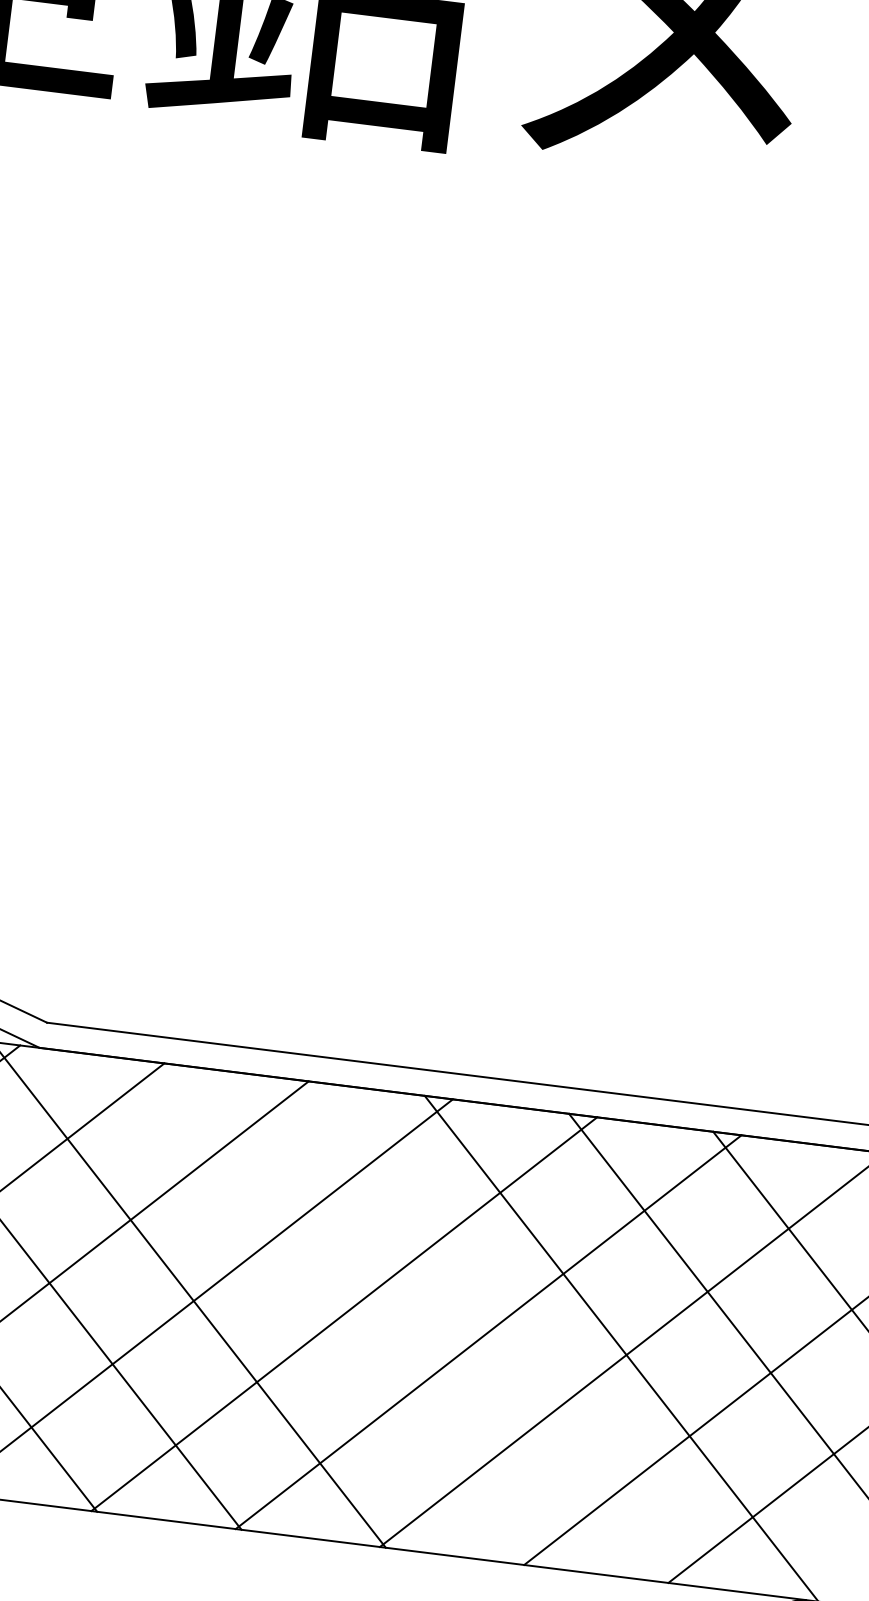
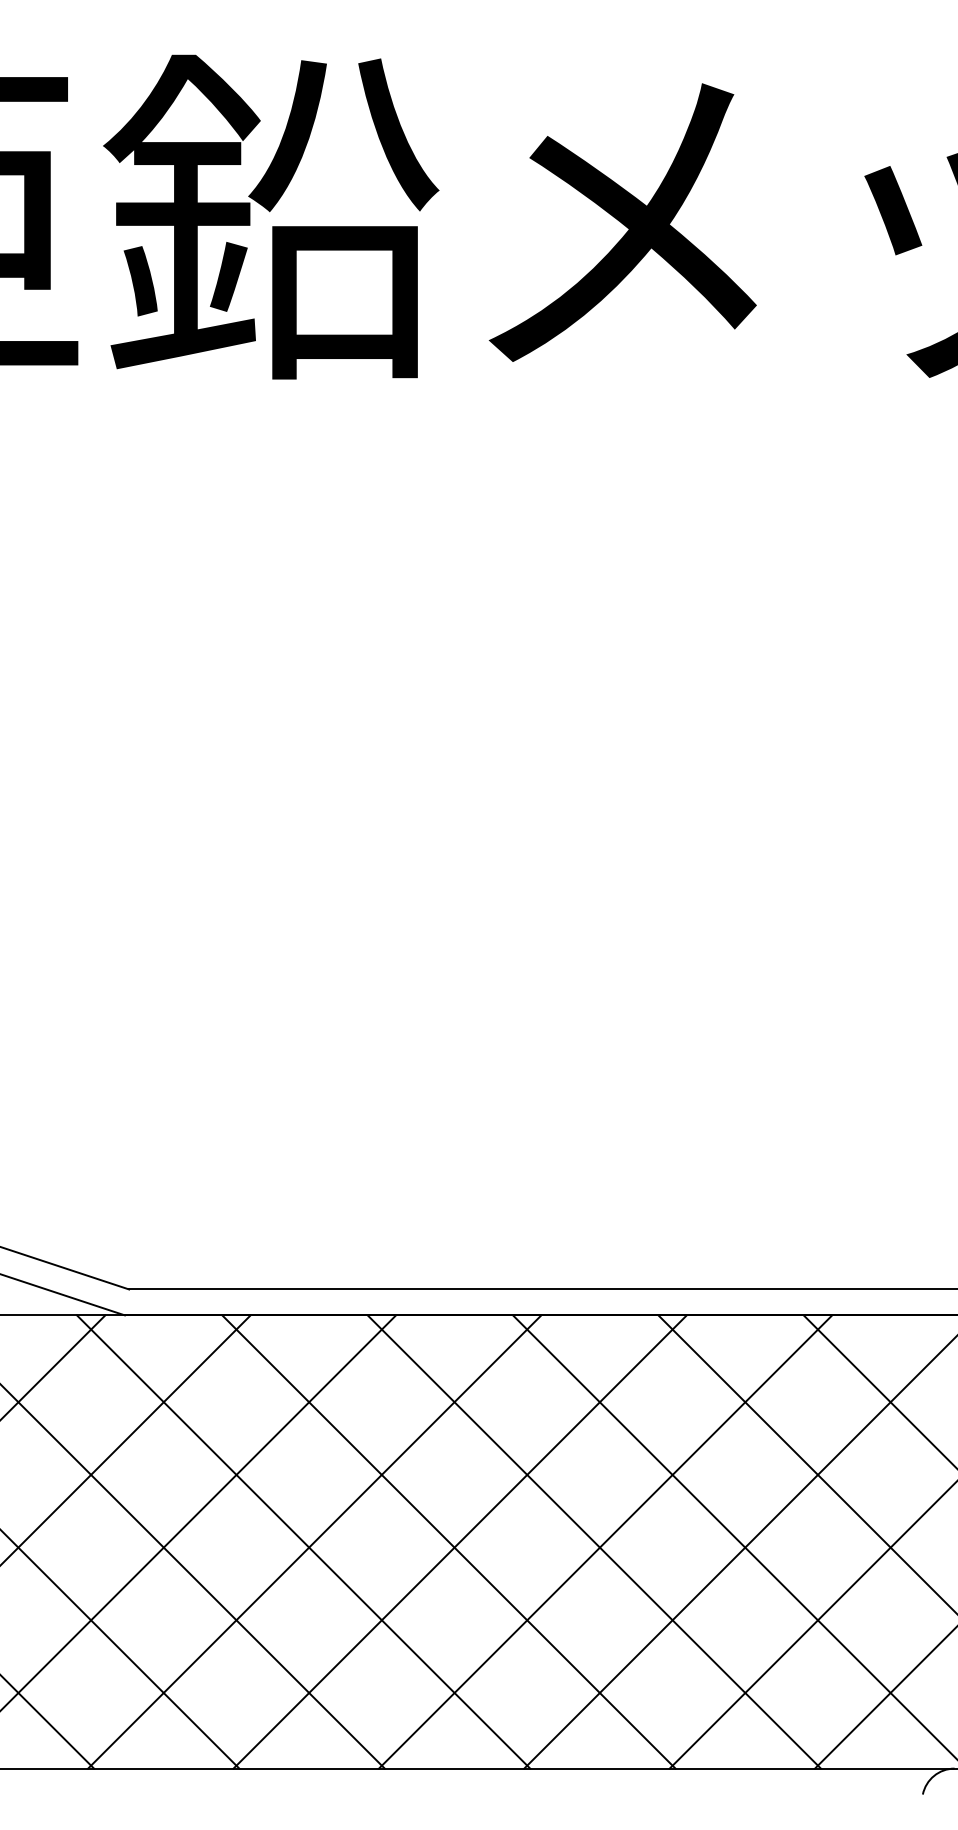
line: (332, 1312) -> (448, 1541), added
line: (476, 1330) -> (593, 1541), added

